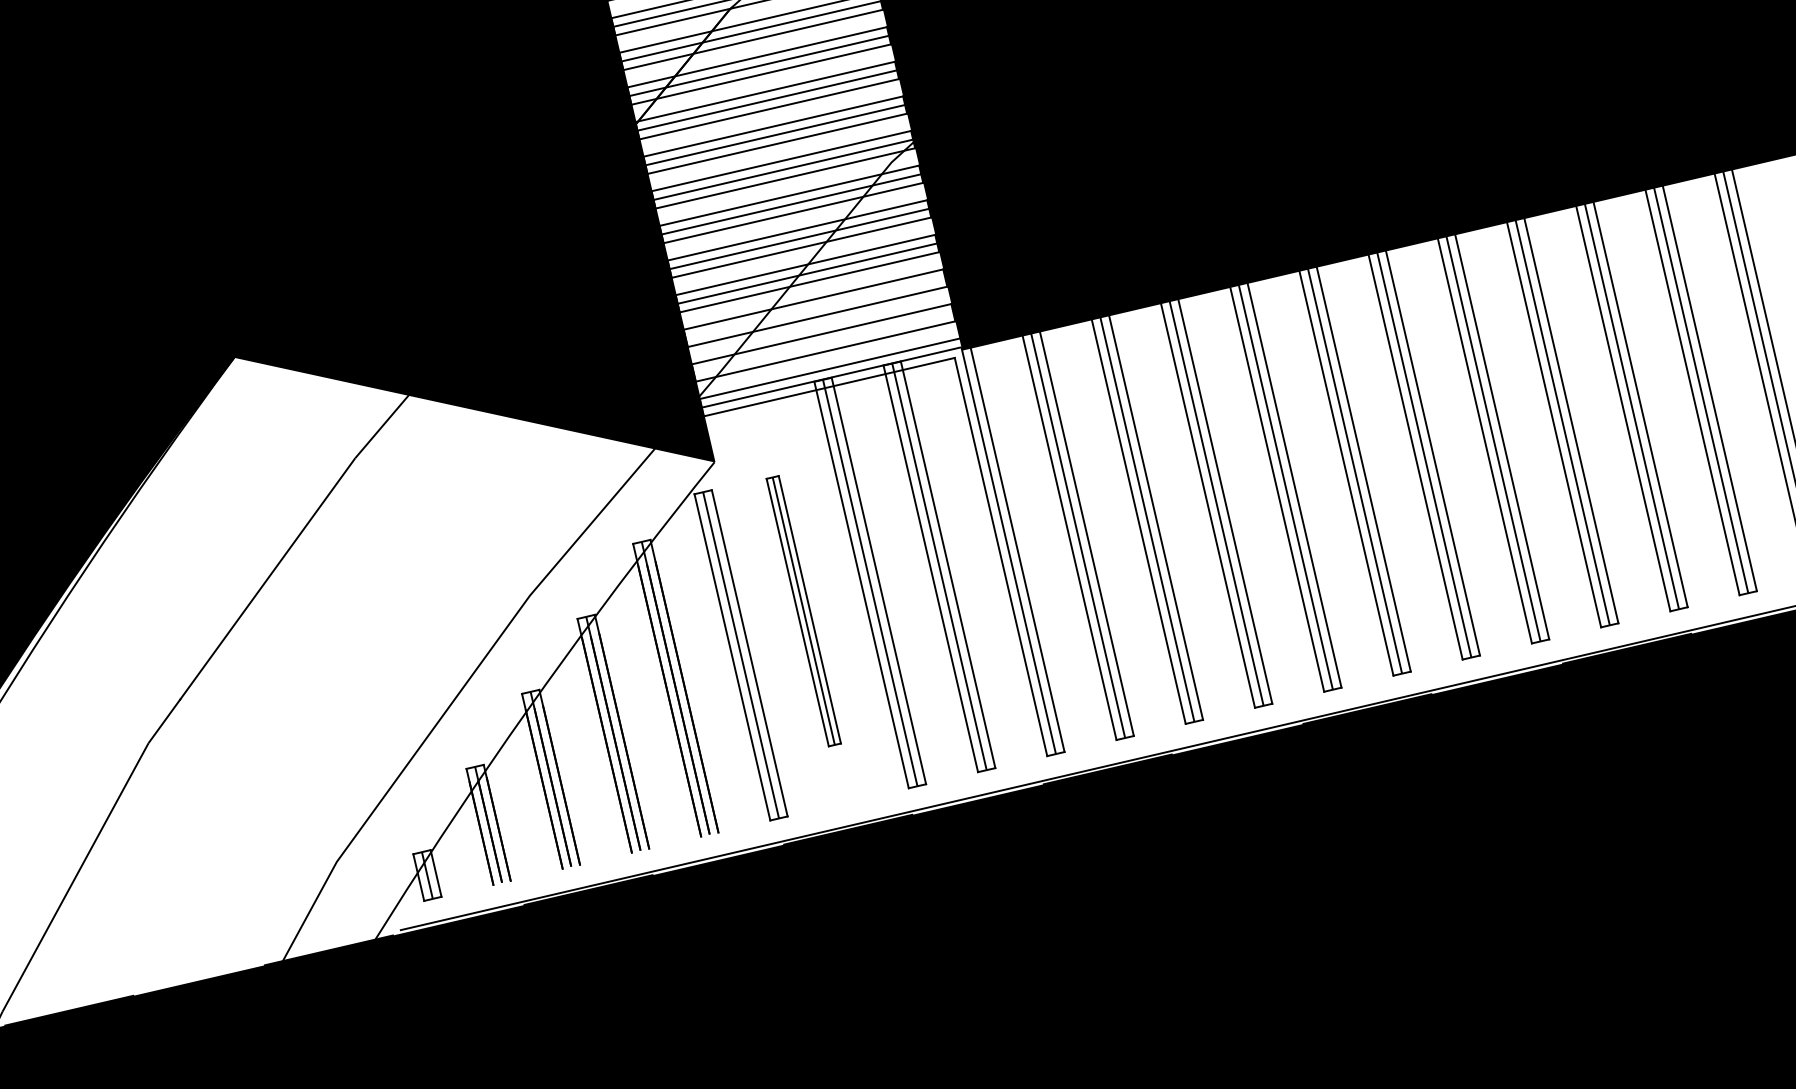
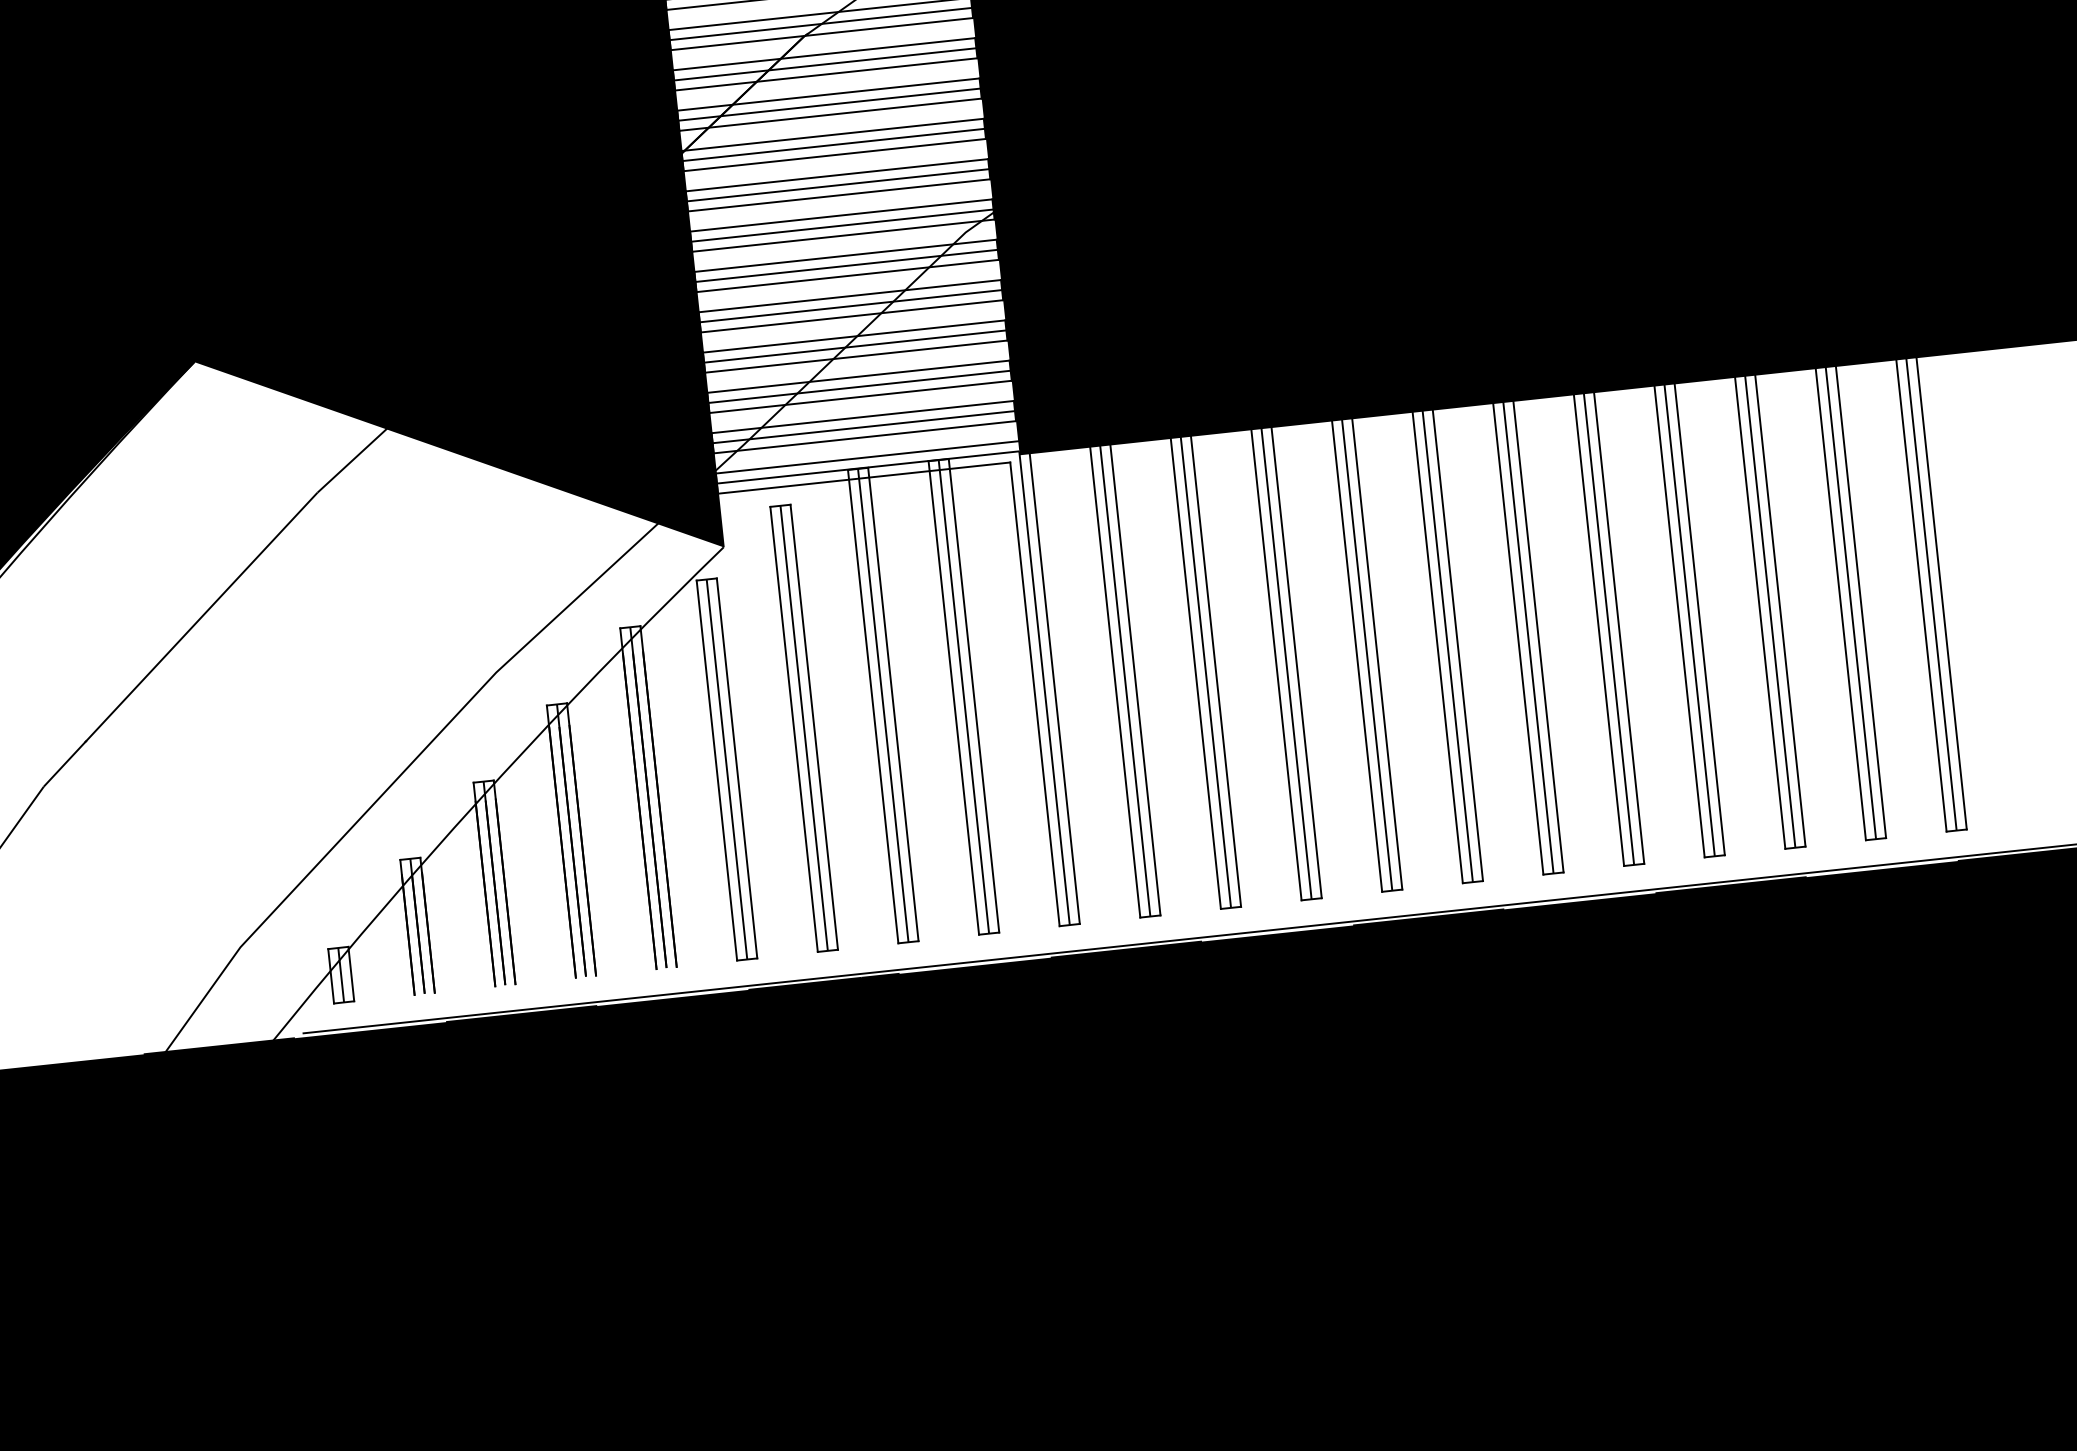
line: (815, 307) -> (859, 386), added
line: (823, 343) -> (863, 427), added
part: (803, 610) -> (803, 727), size x1.43

